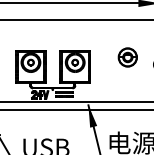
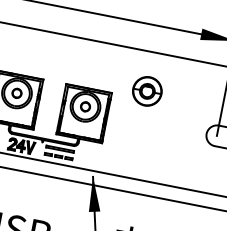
part: (127, 57) -> (146, 91), moved

